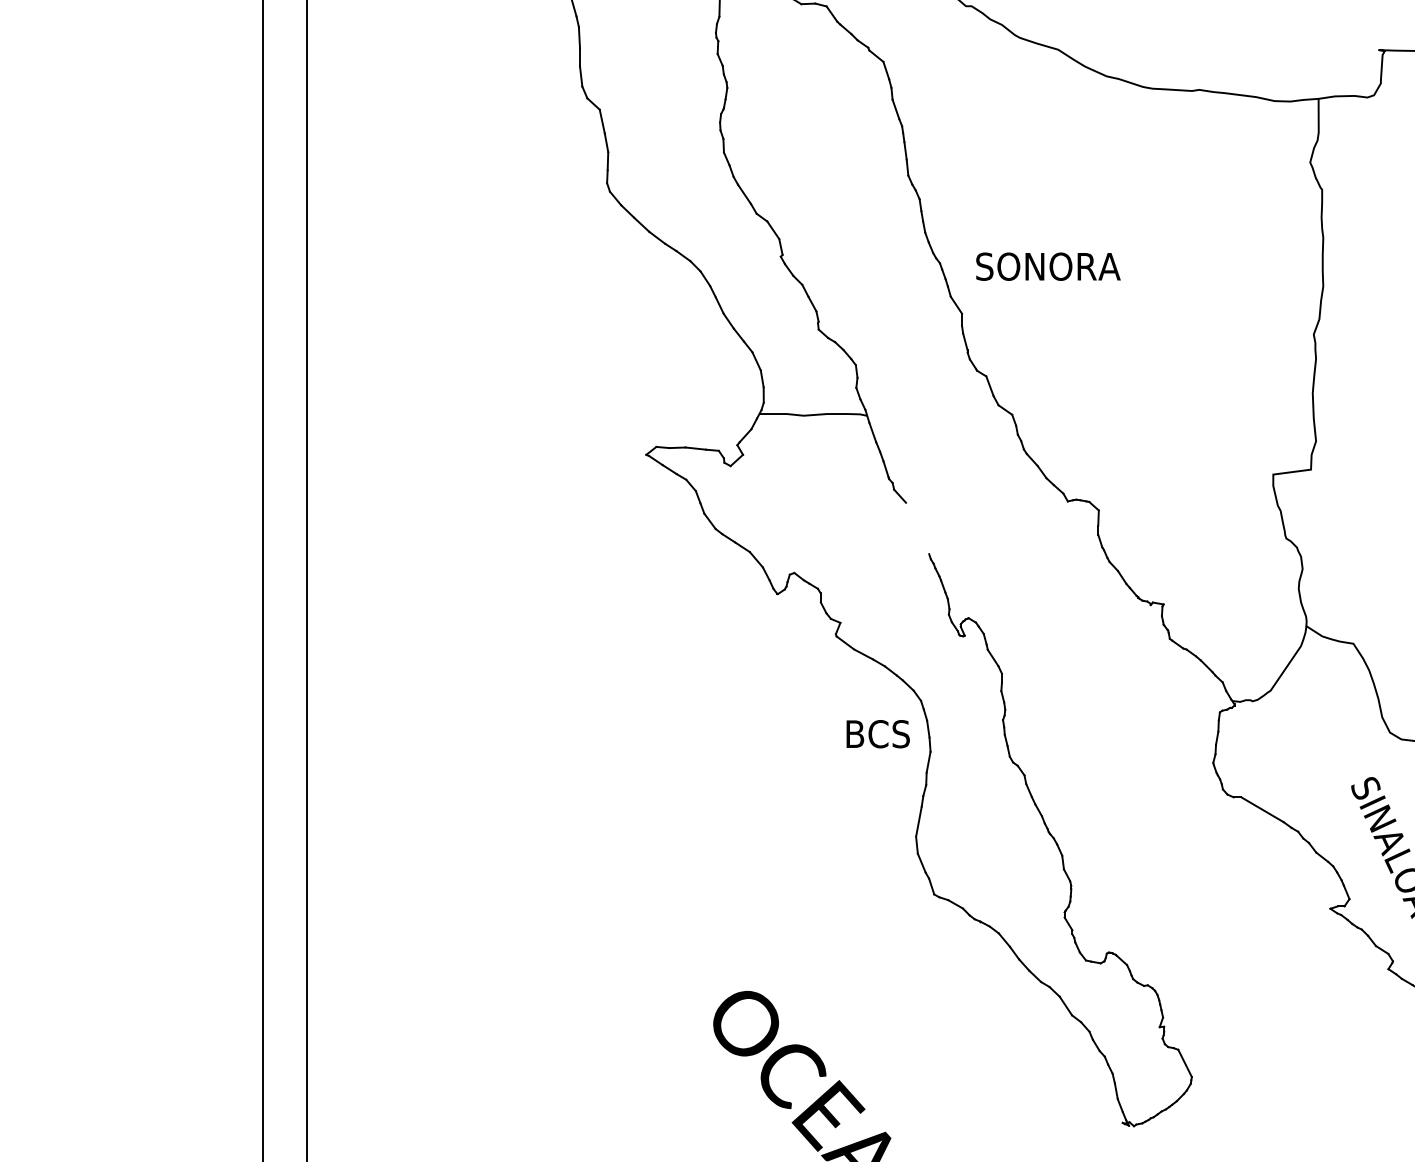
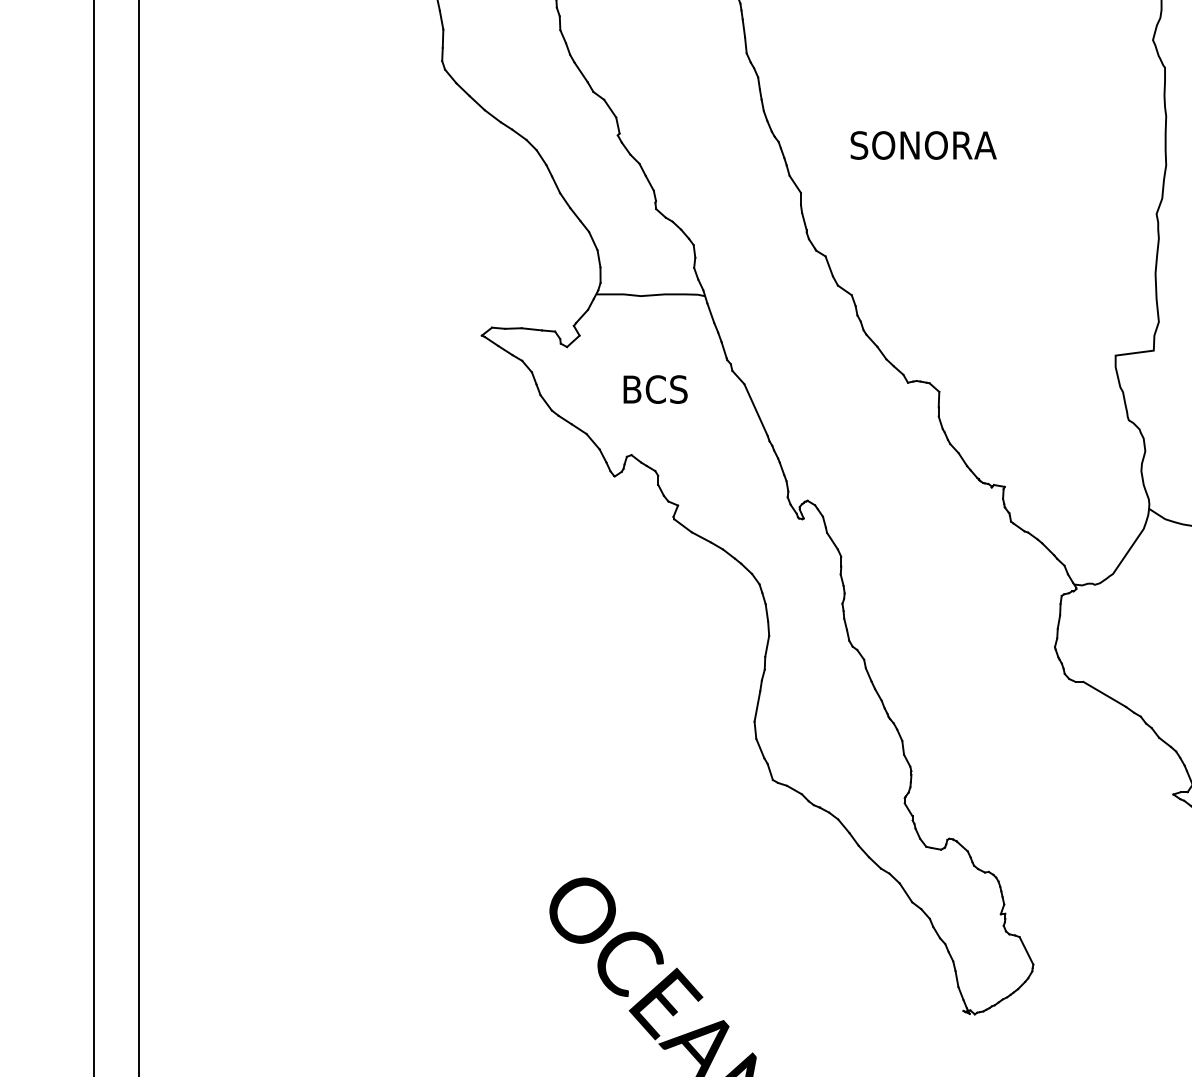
text: (1048, 266) -> (923, 145), moved
line: (917, 528) -> (755, 410), added
text: (877, 734) -> (654, 389), moved

